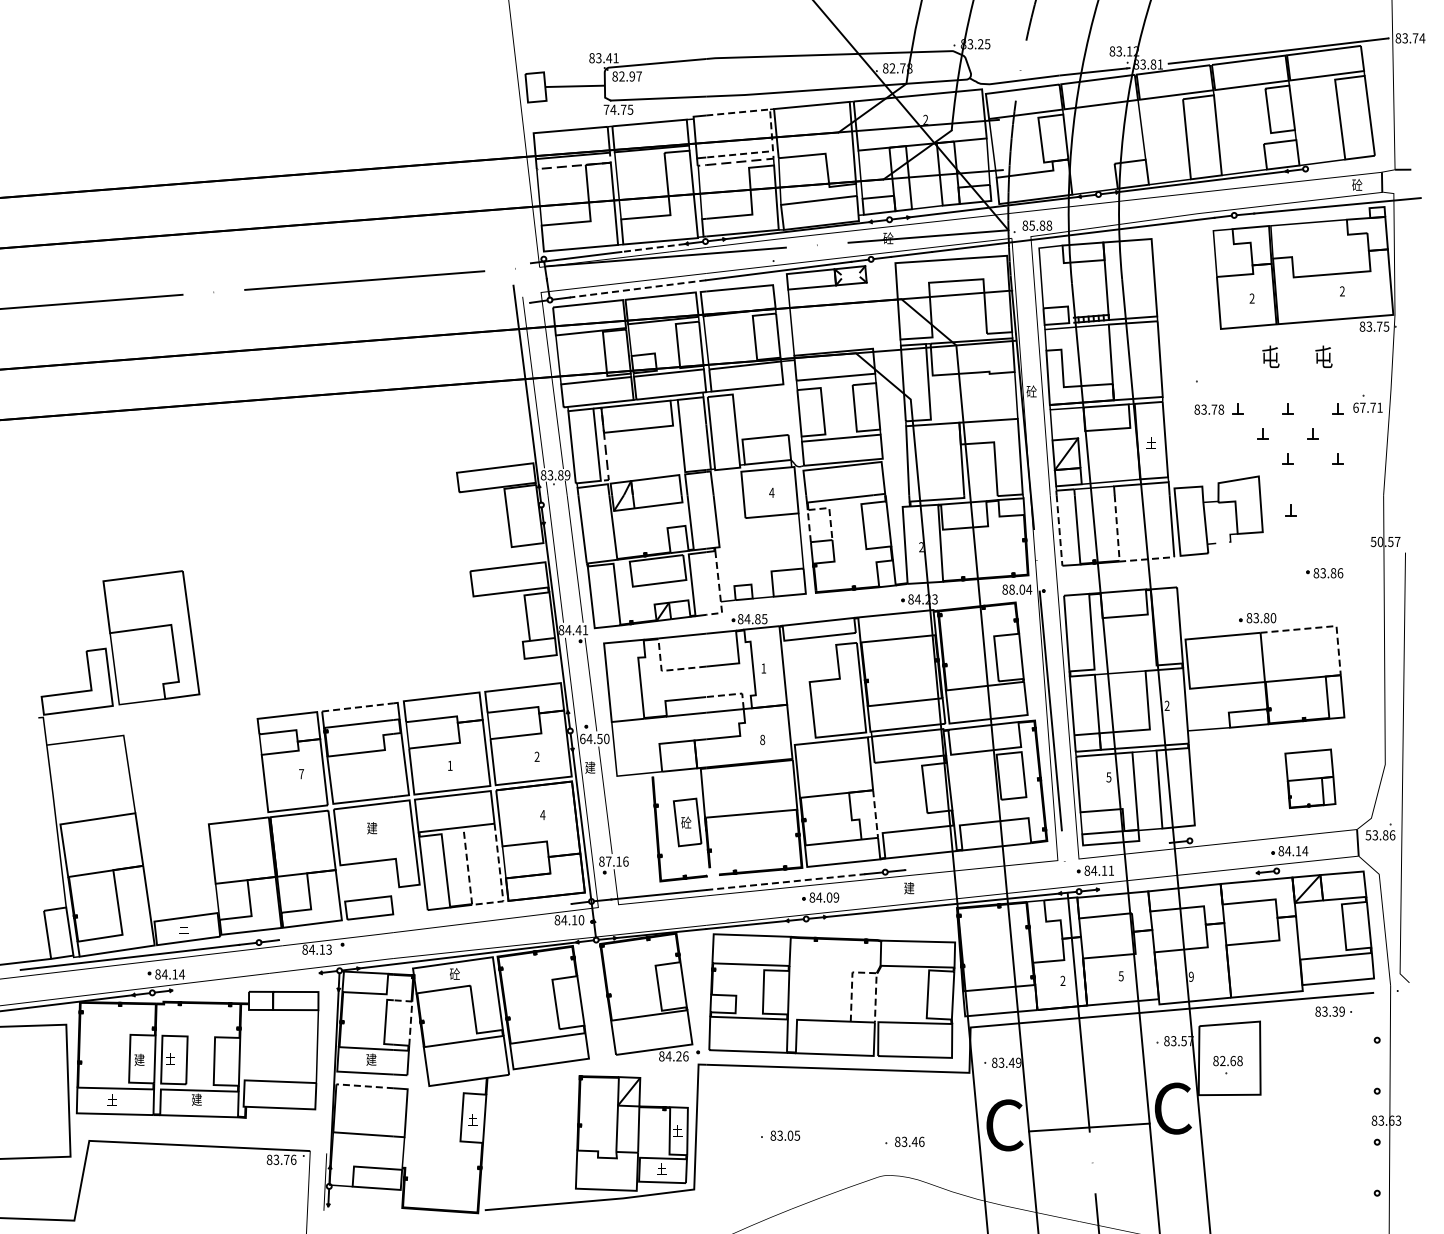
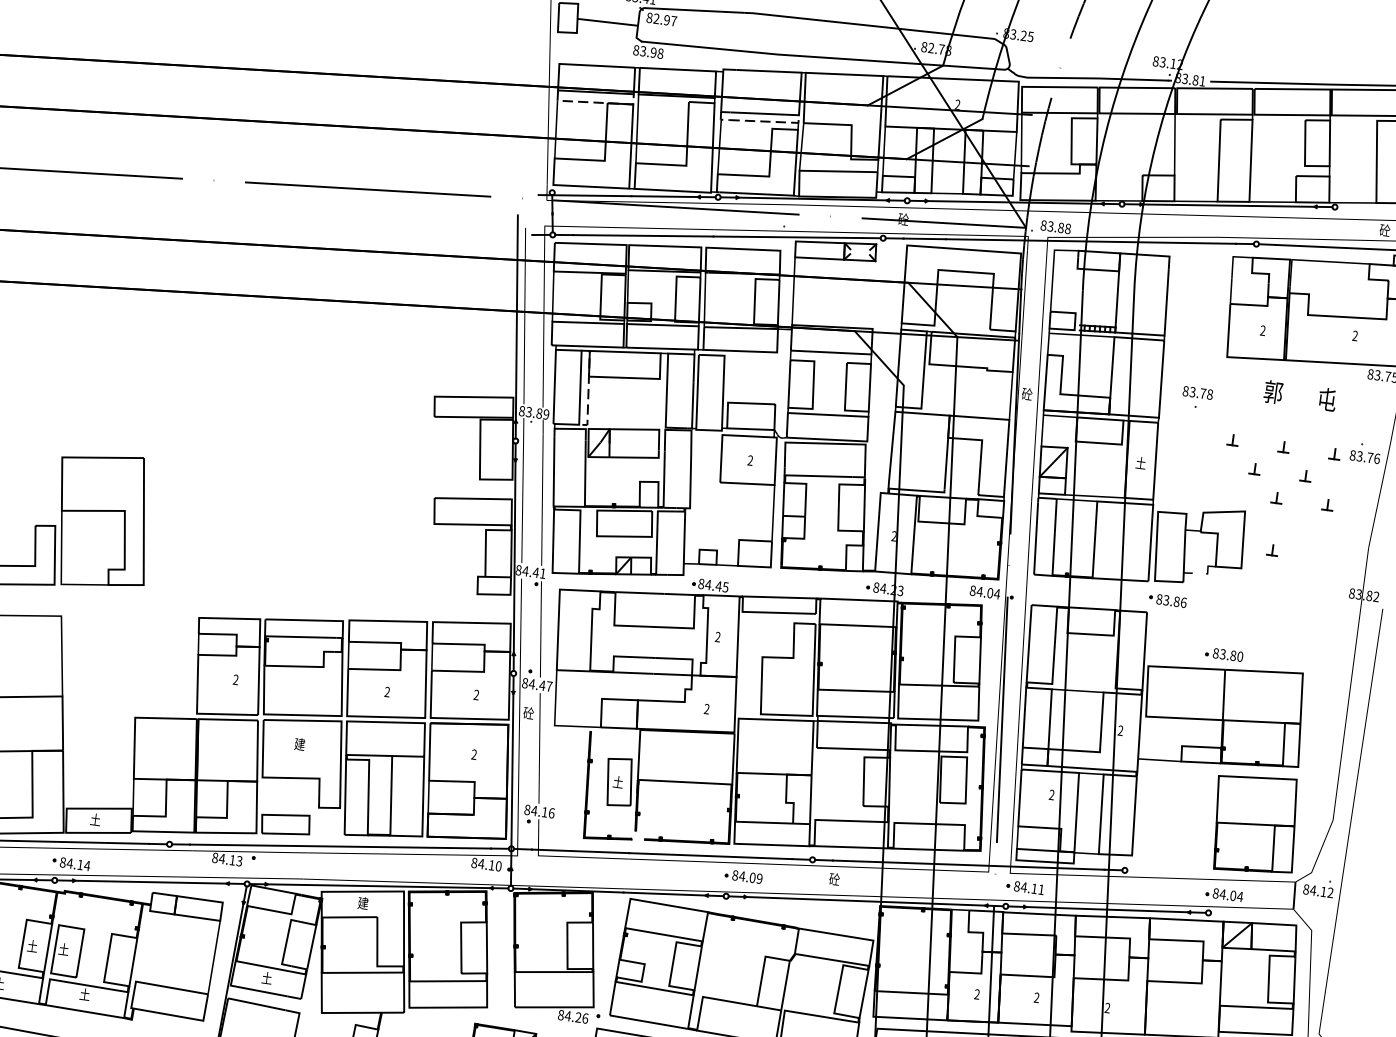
text: (618, 109) -> (648, 51), 74.75 -> 83.98
line: (771, 132) -> (799, 96), dashed -> solid
text: (1031, 224) -> (1050, 225), 85.88 -> 83.88
line: (652, 248) -> (663, 196), dashed -> solid
line: (638, 288) -> (643, 235), dashed -> solid
text: (1270, 356) -> (1273, 391), 屯 -> 郭
text: (1367, 407) -> (1364, 456), 67.71 -> 83.76
text: (1209, 409) -> (1198, 392), moved
text: (771, 492) -> (750, 460), 4 -> 2
line: (818, 509) -> (795, 483), dashed -> solid
line: (1059, 531) -> (1035, 539), dashed -> solid
text: (1385, 541) -> (1364, 594), 50.57 -> 83.82
line: (1119, 556) -> (1093, 573), dashed -> solid
part: (1324, 573) -> (1167, 600), moved
text: (1012, 589) -> (980, 591), 88.04 -> 84.04
line: (719, 590) -> (683, 552), dashed -> solid
text: (757, 619) -> (718, 586), 84.85 -> 84.45
line: (1323, 627) -> (1289, 673), dashed -> solid
text: (763, 668) -> (717, 637), 1 -> 2
line: (666, 670) -> (619, 625), dashed -> solid
line: (732, 694) -> (682, 659), dashed -> solid
line: (358, 707) -> (302, 620), dashed -> solid
text: (594, 738) -> (537, 684), 64.50 -> 84.47
text: (762, 740) -> (706, 709), 8 -> 2
text: (449, 765) -> (386, 691), 1 -> 2
text: (590, 767) -> (528, 713), 建 -> 砼
text: (301, 774) -> (235, 680), 7 -> 2
text: (1108, 777) -> (1051, 795), 5 -> 2
part: (1310, 778) -> (1255, 824), size x1.67
line: (875, 814) -> (810, 800), dashed -> solid
text: (542, 815) -> (473, 755), 4 -> 2
text: (686, 822) -> (618, 782), 砼 -> 土
text: (1380, 835) -> (1318, 891), 53.86 -> 84.12
text: (1298, 851) -> (1233, 896), 84.14 -> 84.04
line: (1037, 856) -> (968, 865), added
text: (608, 861) -> (534, 810), 87.16 -> 84.16
line: (1177, 881) -> (1106, 909), added
line: (785, 882) -> (710, 856), dashed -> solid
text: (909, 888) -> (834, 879), 建 -> 砼
line: (487, 903) -> (406, 836), dashed -> solid
line: (425, 921) -> (340, 846), added
line: (865, 972) -> (778, 958), dashed -> solid
text: (454, 974) -> (362, 903), 砼 -> 建
text: (1120, 976) -> (1035, 997), 5 -> 2
text: (1190, 976) -> (1106, 1007), 9 -> 2
line: (245, 981) -> (150, 881), added
line: (411, 1013) -> (313, 937), dashed -> solid
text: (139, 1059) -> (32, 945), 建 -> 土
text: (371, 1059) -> (267, 978), 建 -> 土
line: (365, 1086) -> (257, 1004), dashed -> solid
text: (196, 1099) -> (84, 994), 建 -> 土

